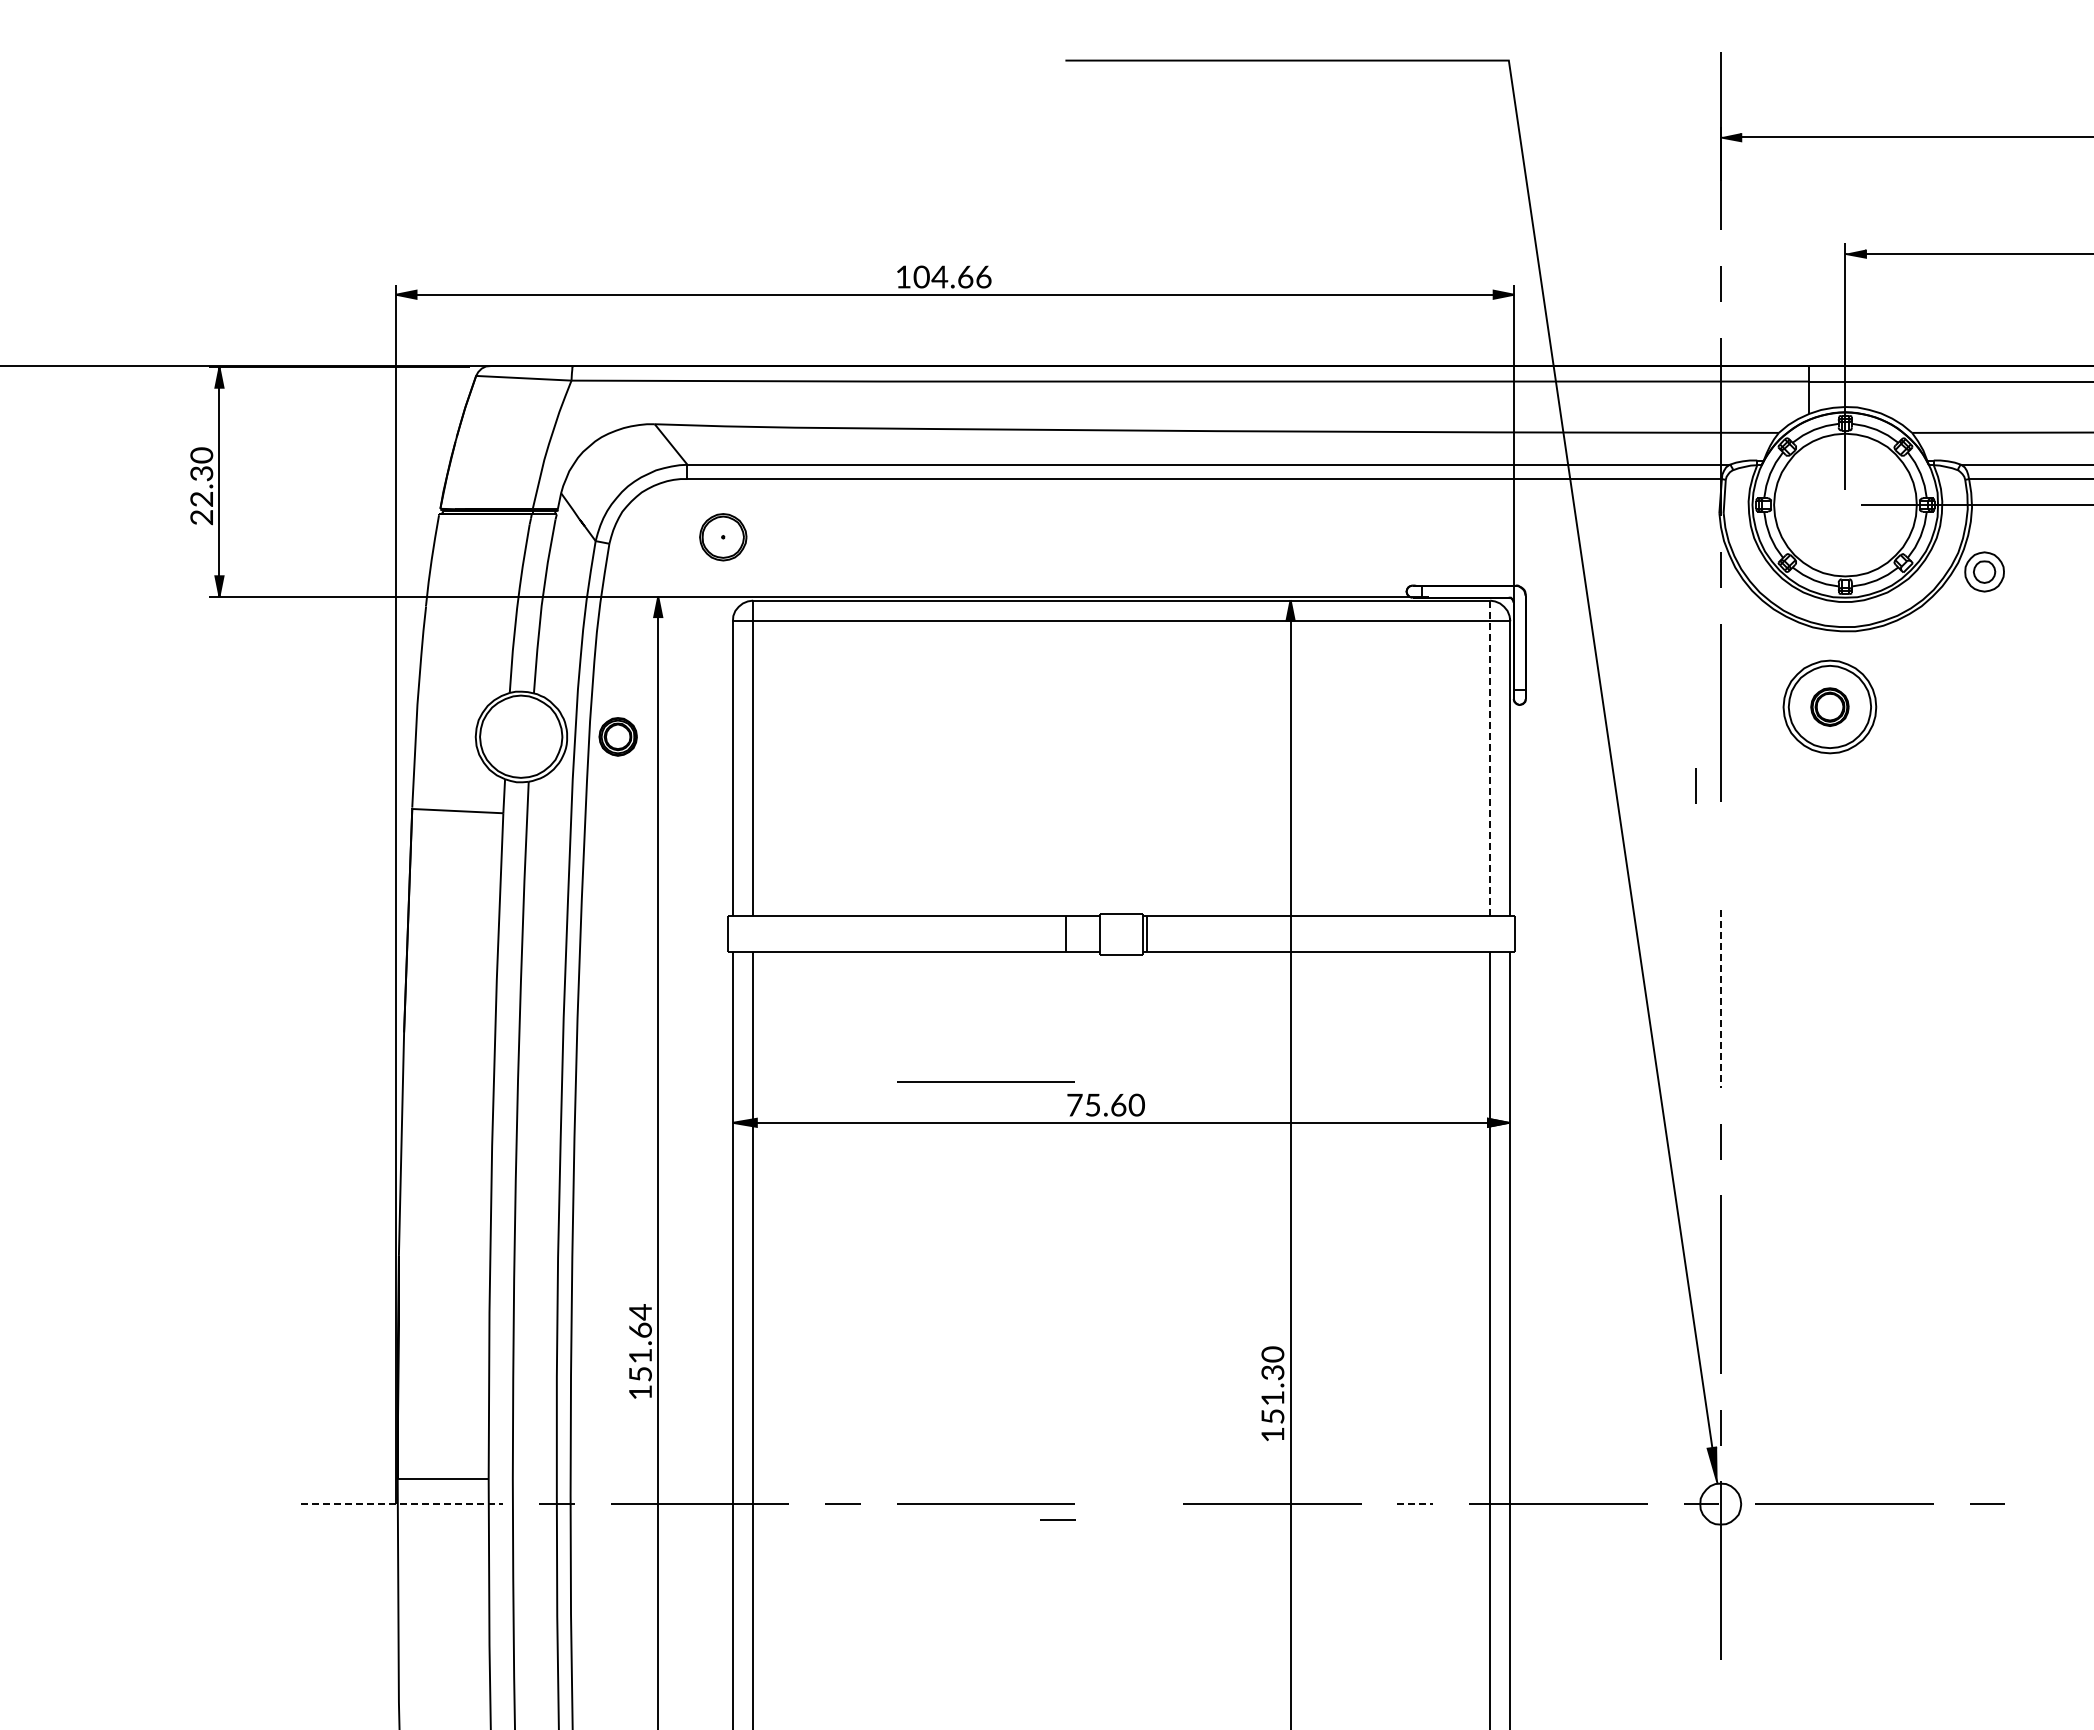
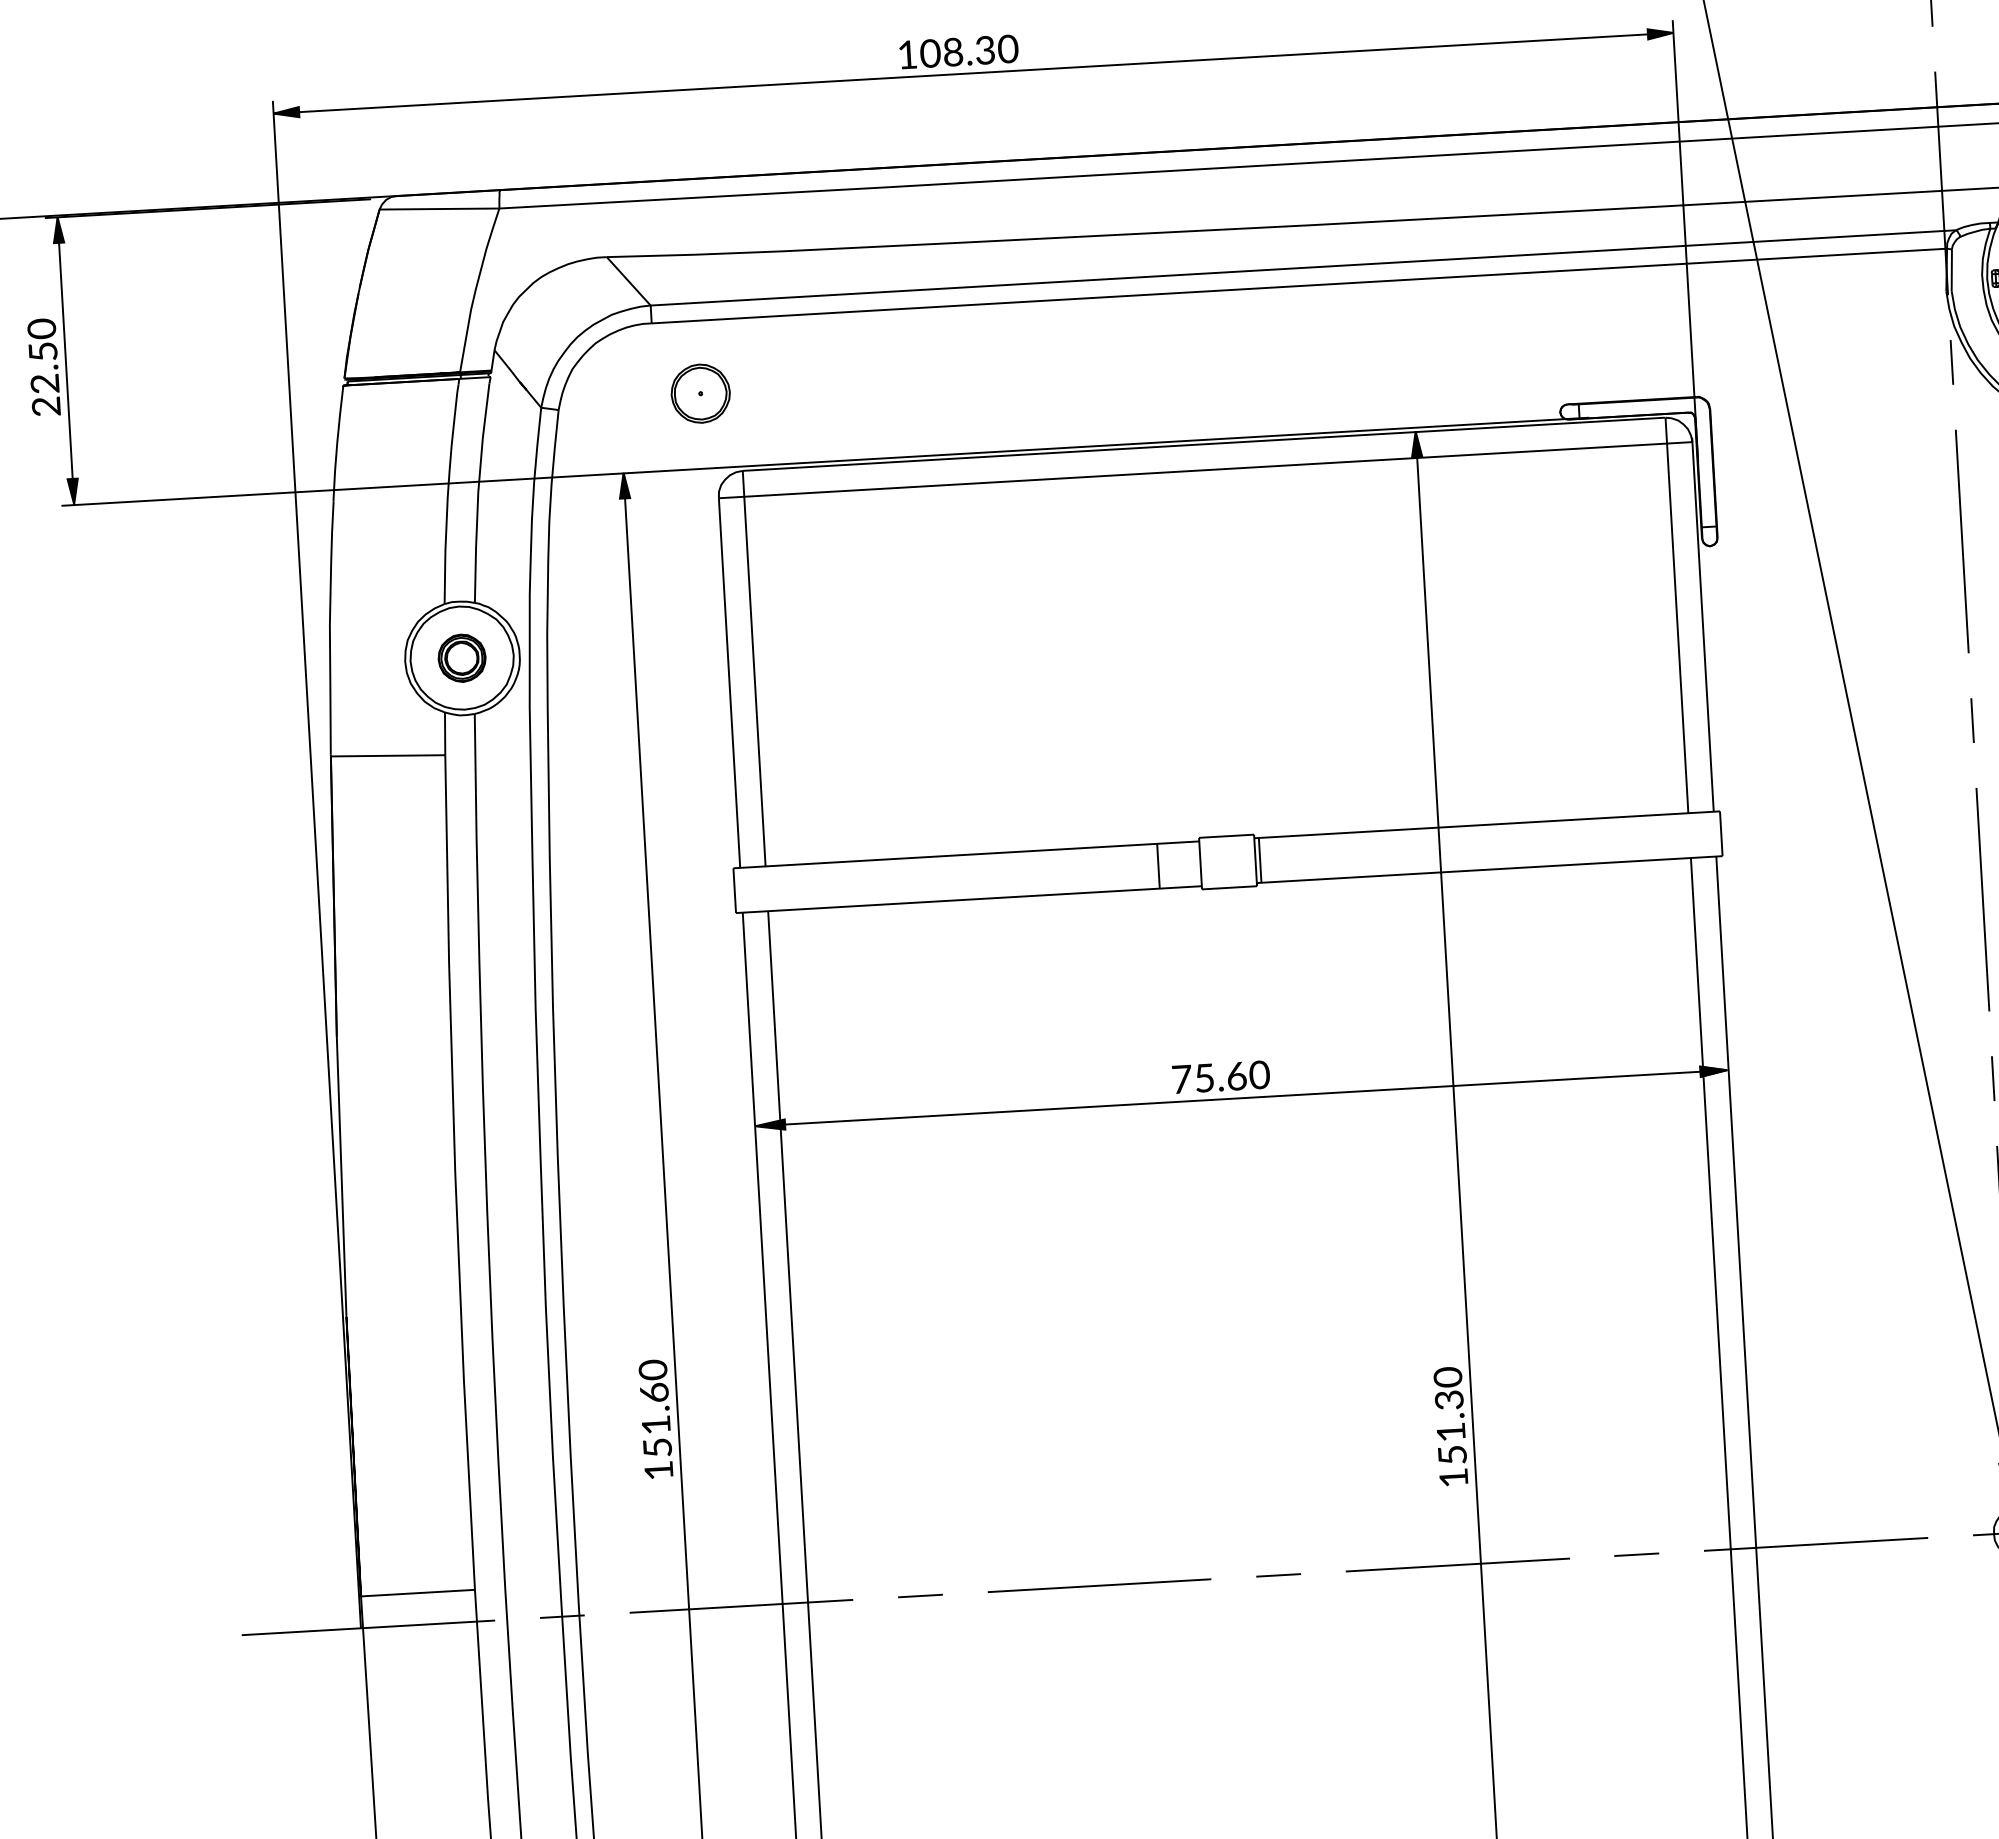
text: (961, 276) -> (980, 49), 104.66 -> 108.30
text: (201, 473) -> (42, 351), 22.30 -> 22.50
part: (617, 736) -> (461, 657), moved
line: (1490, 758) -> (1677, 615), dashed -> solid
line: (1695, 785) -> (1972, 720), moved
line: (1720, 999) -> (1982, 900), dashed -> solid
line: (985, 1081) -> (1068, 1056), removed
text: (640, 1312) -> (653, 1370), 151.64 -> 151.60
line: (402, 1504) -> (368, 1628), dashed -> solid
line: (1415, 1504) -> (1637, 1554), dashed -> solid
line: (1057, 1519) -> (1277, 1574), moved

